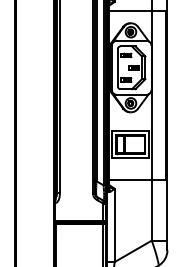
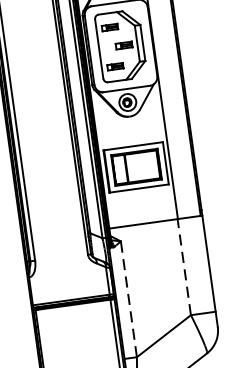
line: (151, 209) -> (183, 265), solid -> dashed
line: (114, 225) -> (128, 299), solid -> dashed

